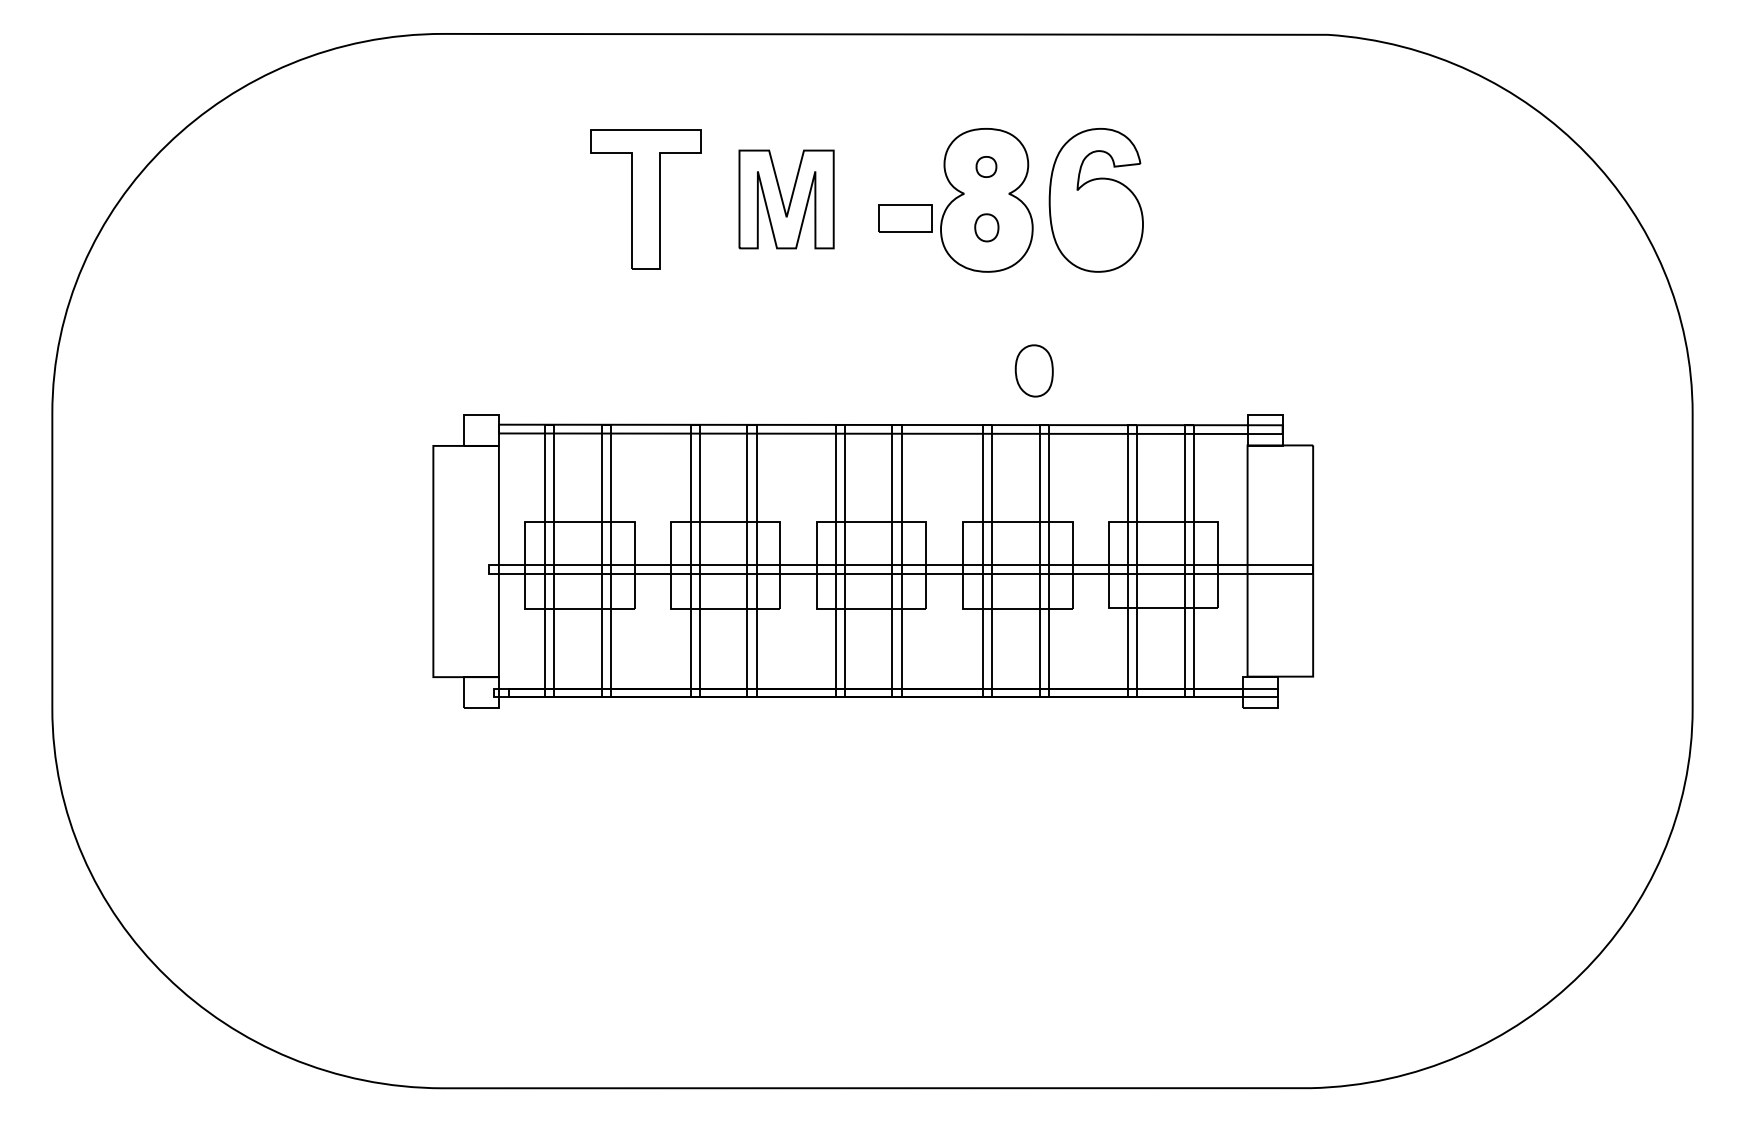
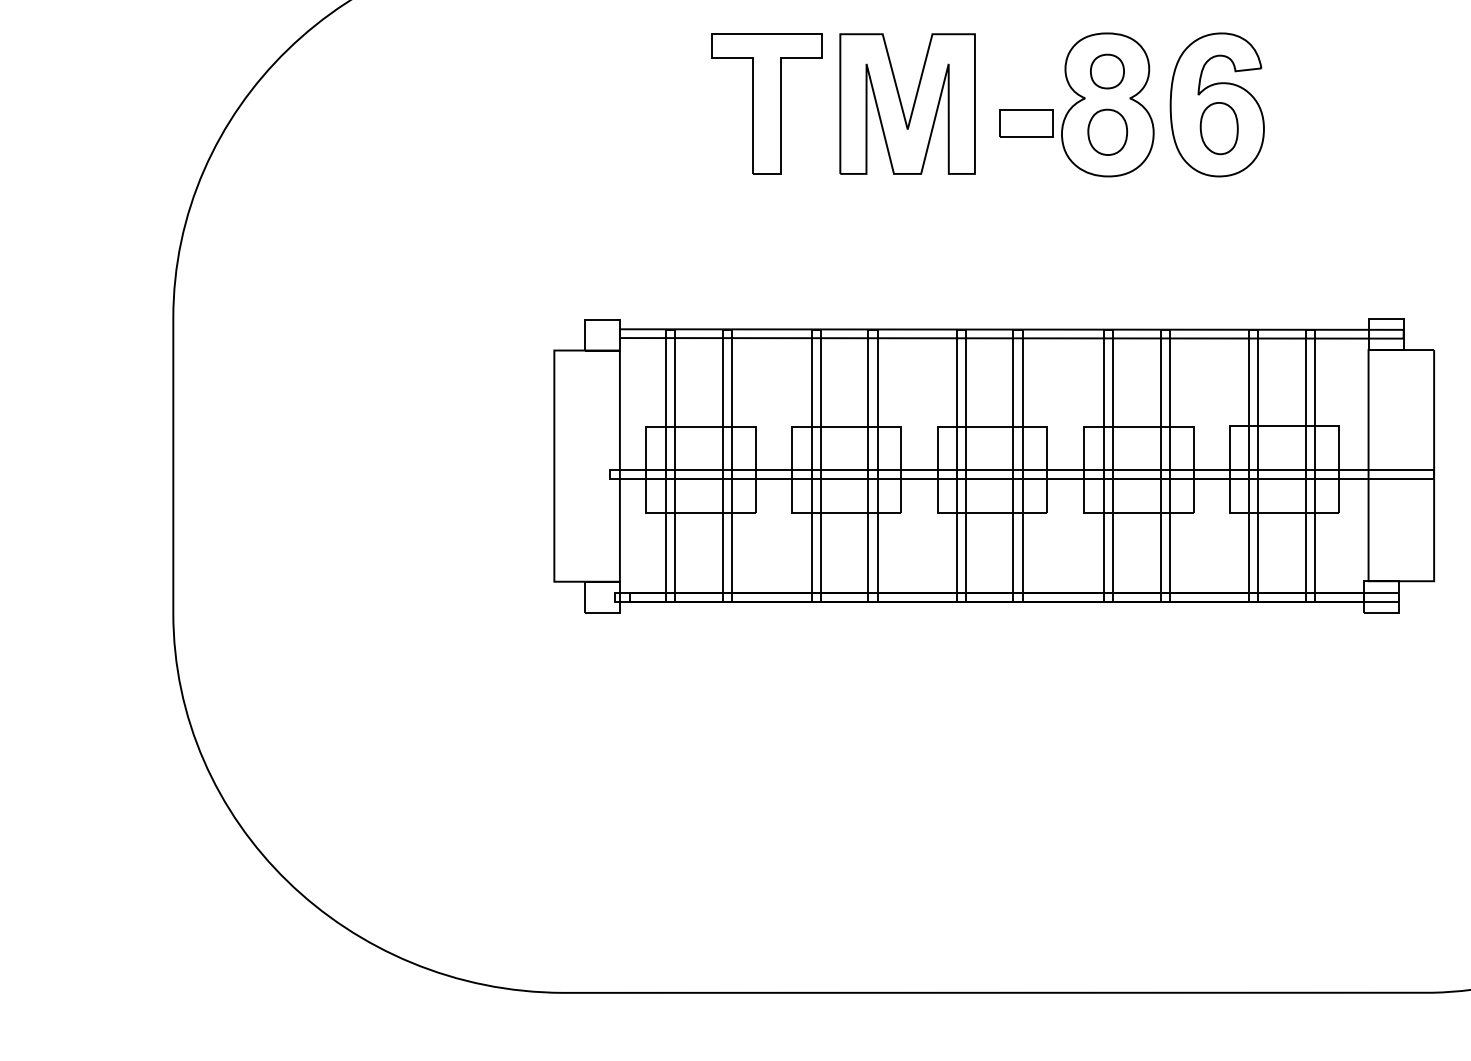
part: (986, 166) -> (1107, 71), size x1.67
part: (786, 199) -> (907, 104), size x1.43
part: (986, 227) -> (1107, 132), size x1.67
part: (1033, 370) -> (1218, 128), moved

